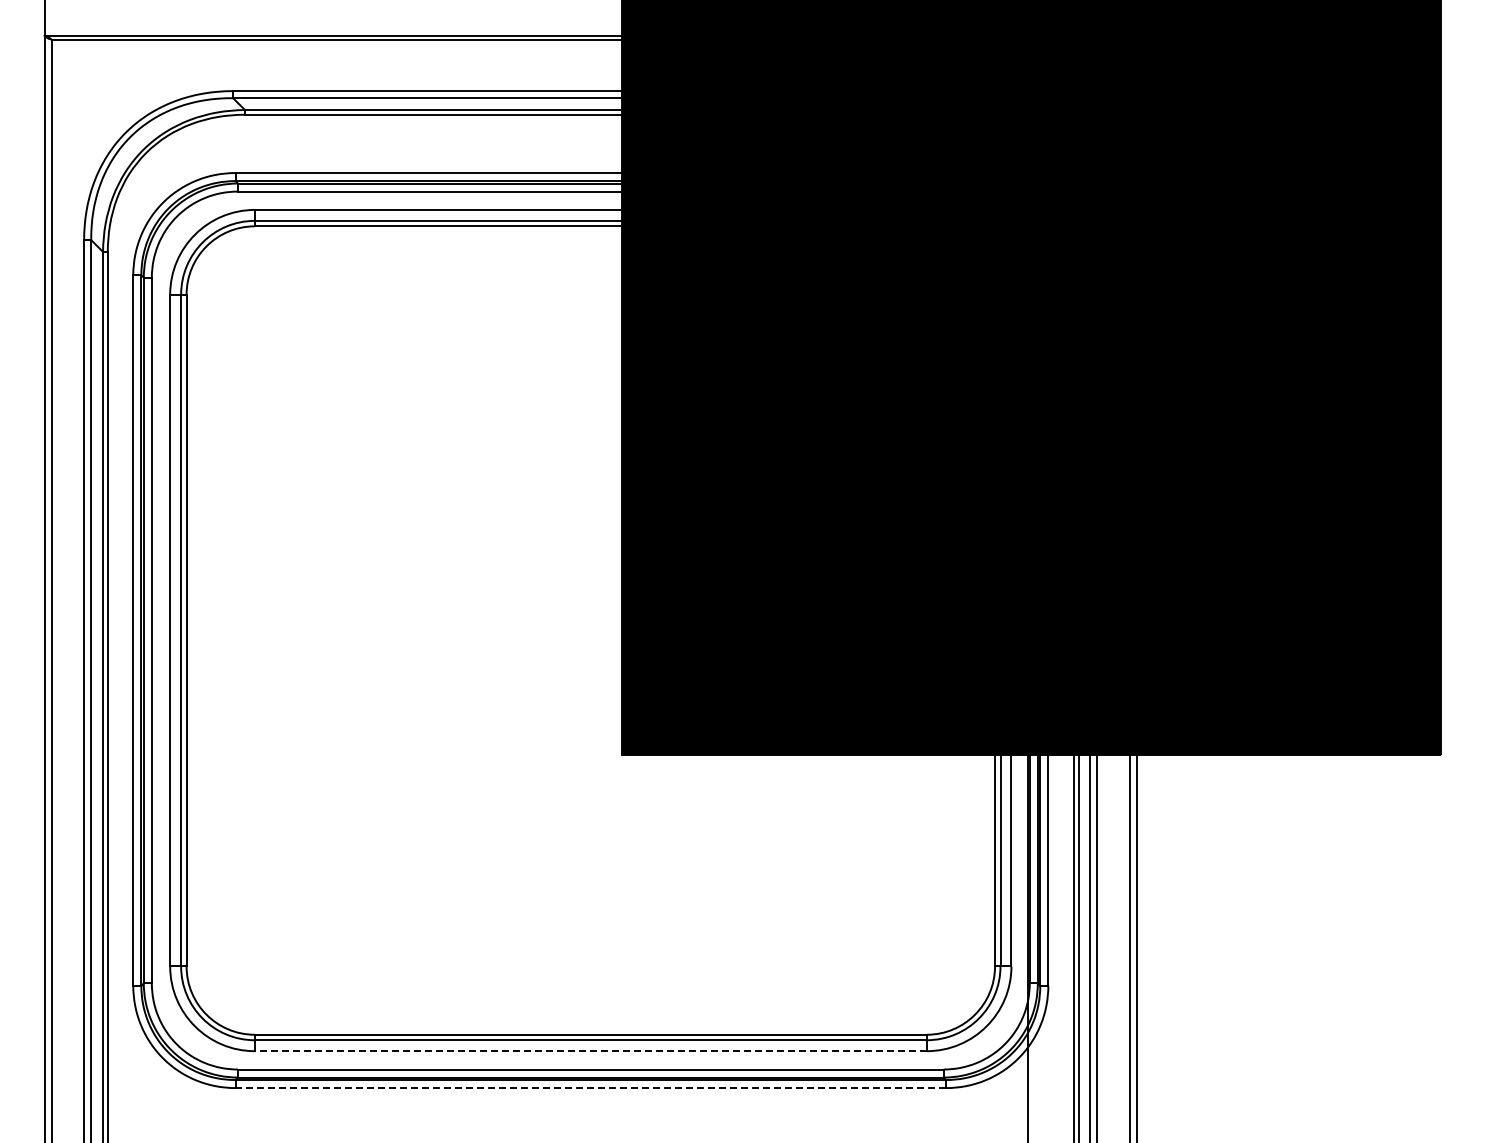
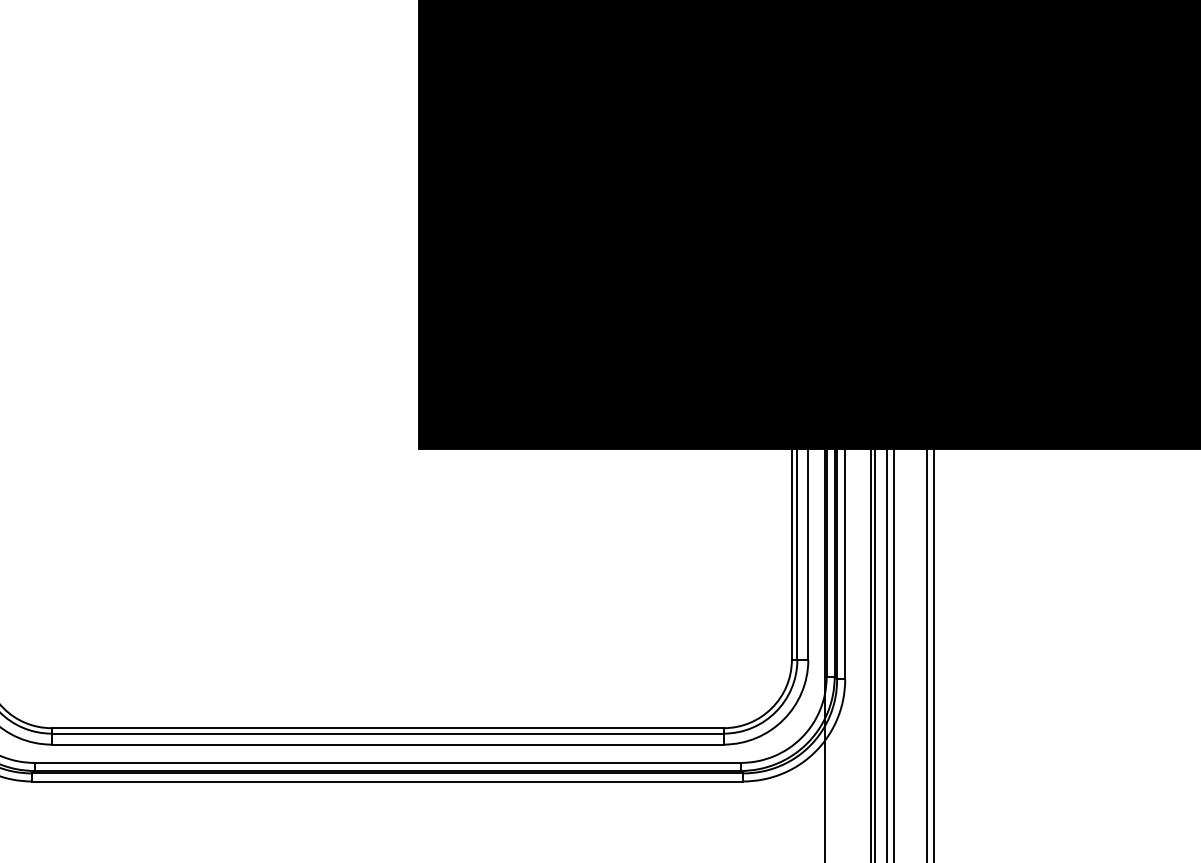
line: (590, 1051) -> (387, 744), dashed -> solid
line: (590, 1088) -> (387, 781), dashed -> solid

